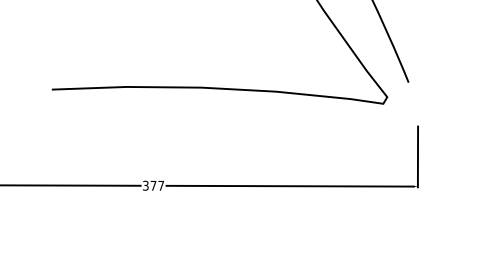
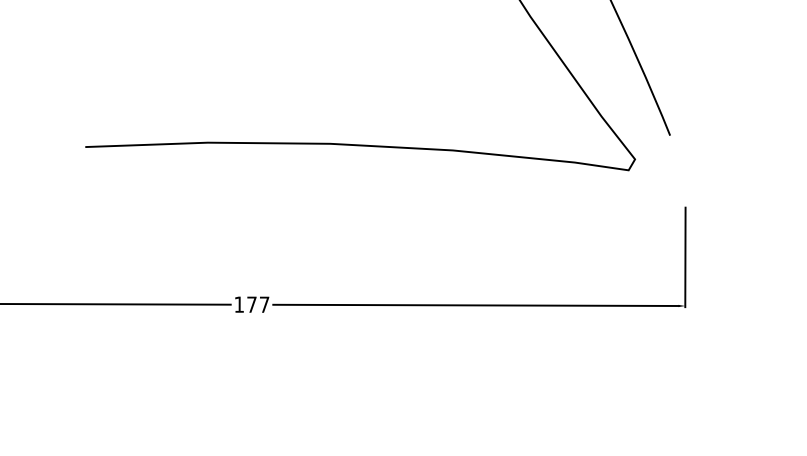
text: (145, 185) -> (238, 304), 377 -> 177

